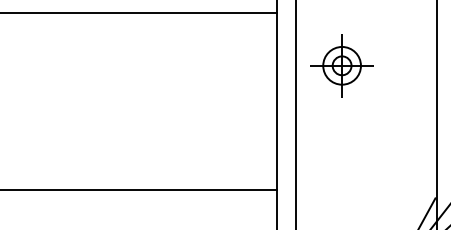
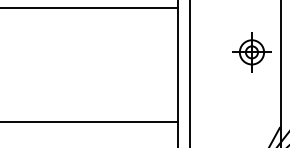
part: (341, 66) -> (251, 52), moved

